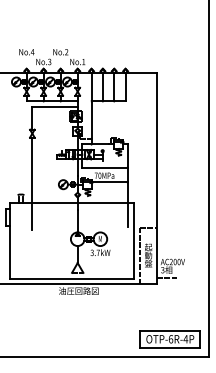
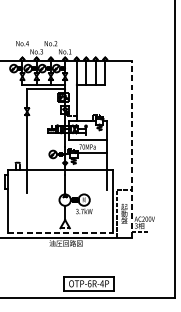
line: (157, 178) -> (131, 149), solid -> dashed
line: (72, 278) -> (60, 232), solid -> dashed
part: (169, 339) -> (88, 284), moved

